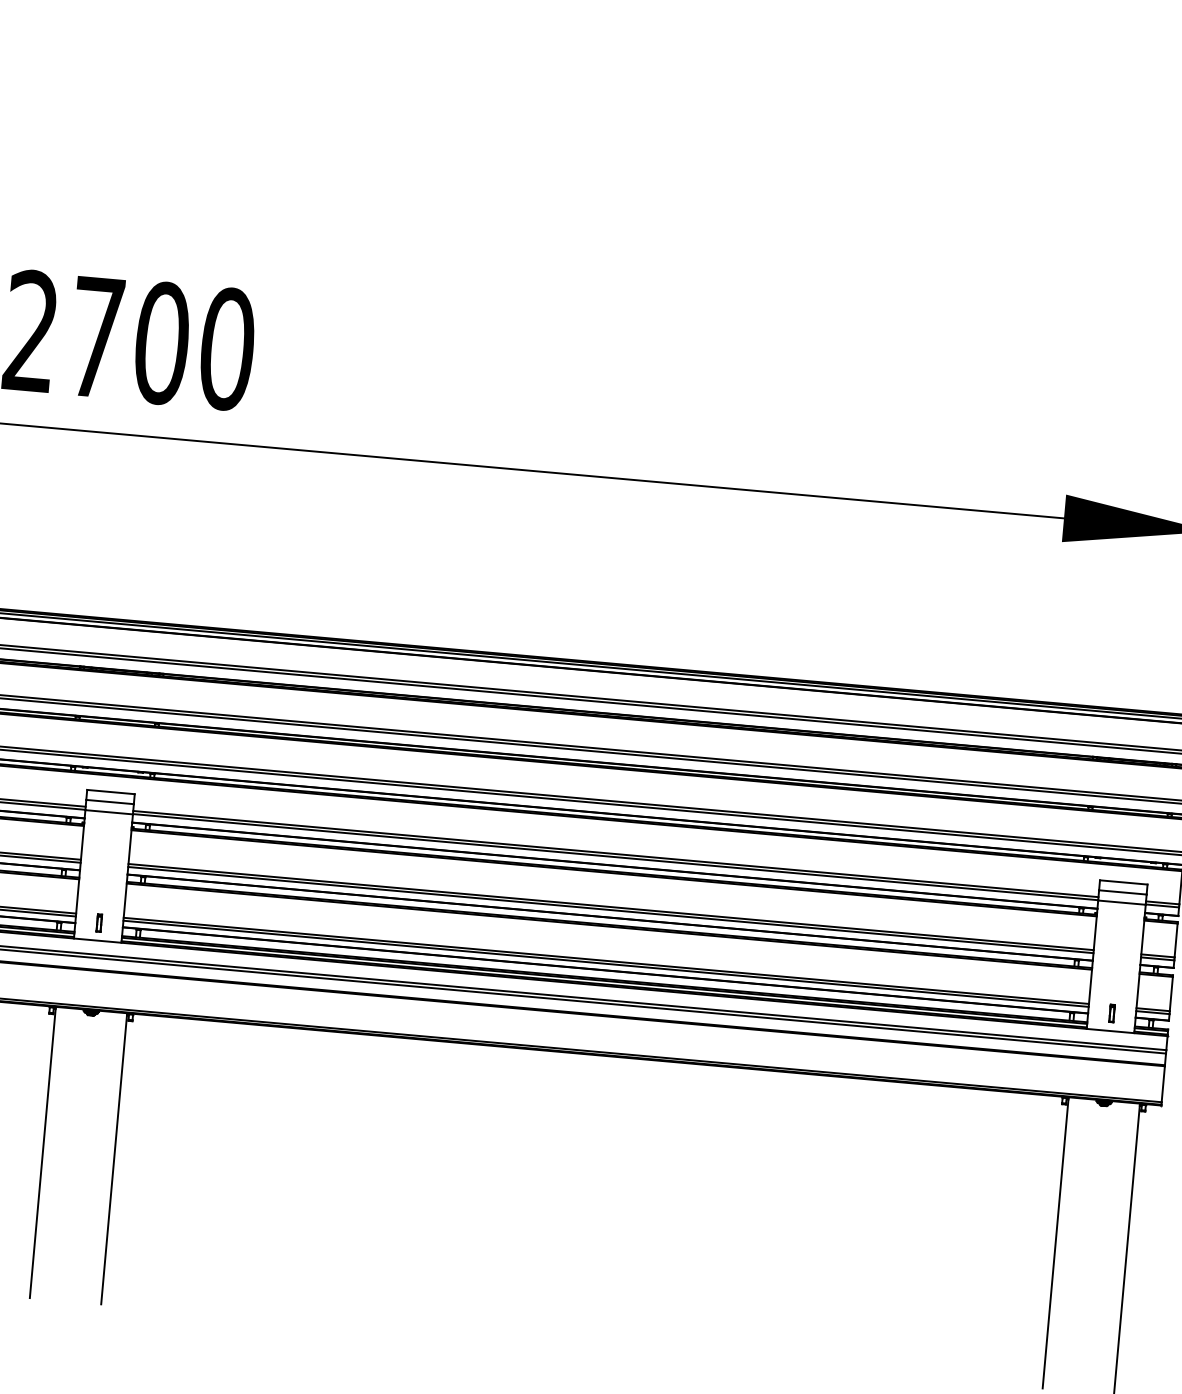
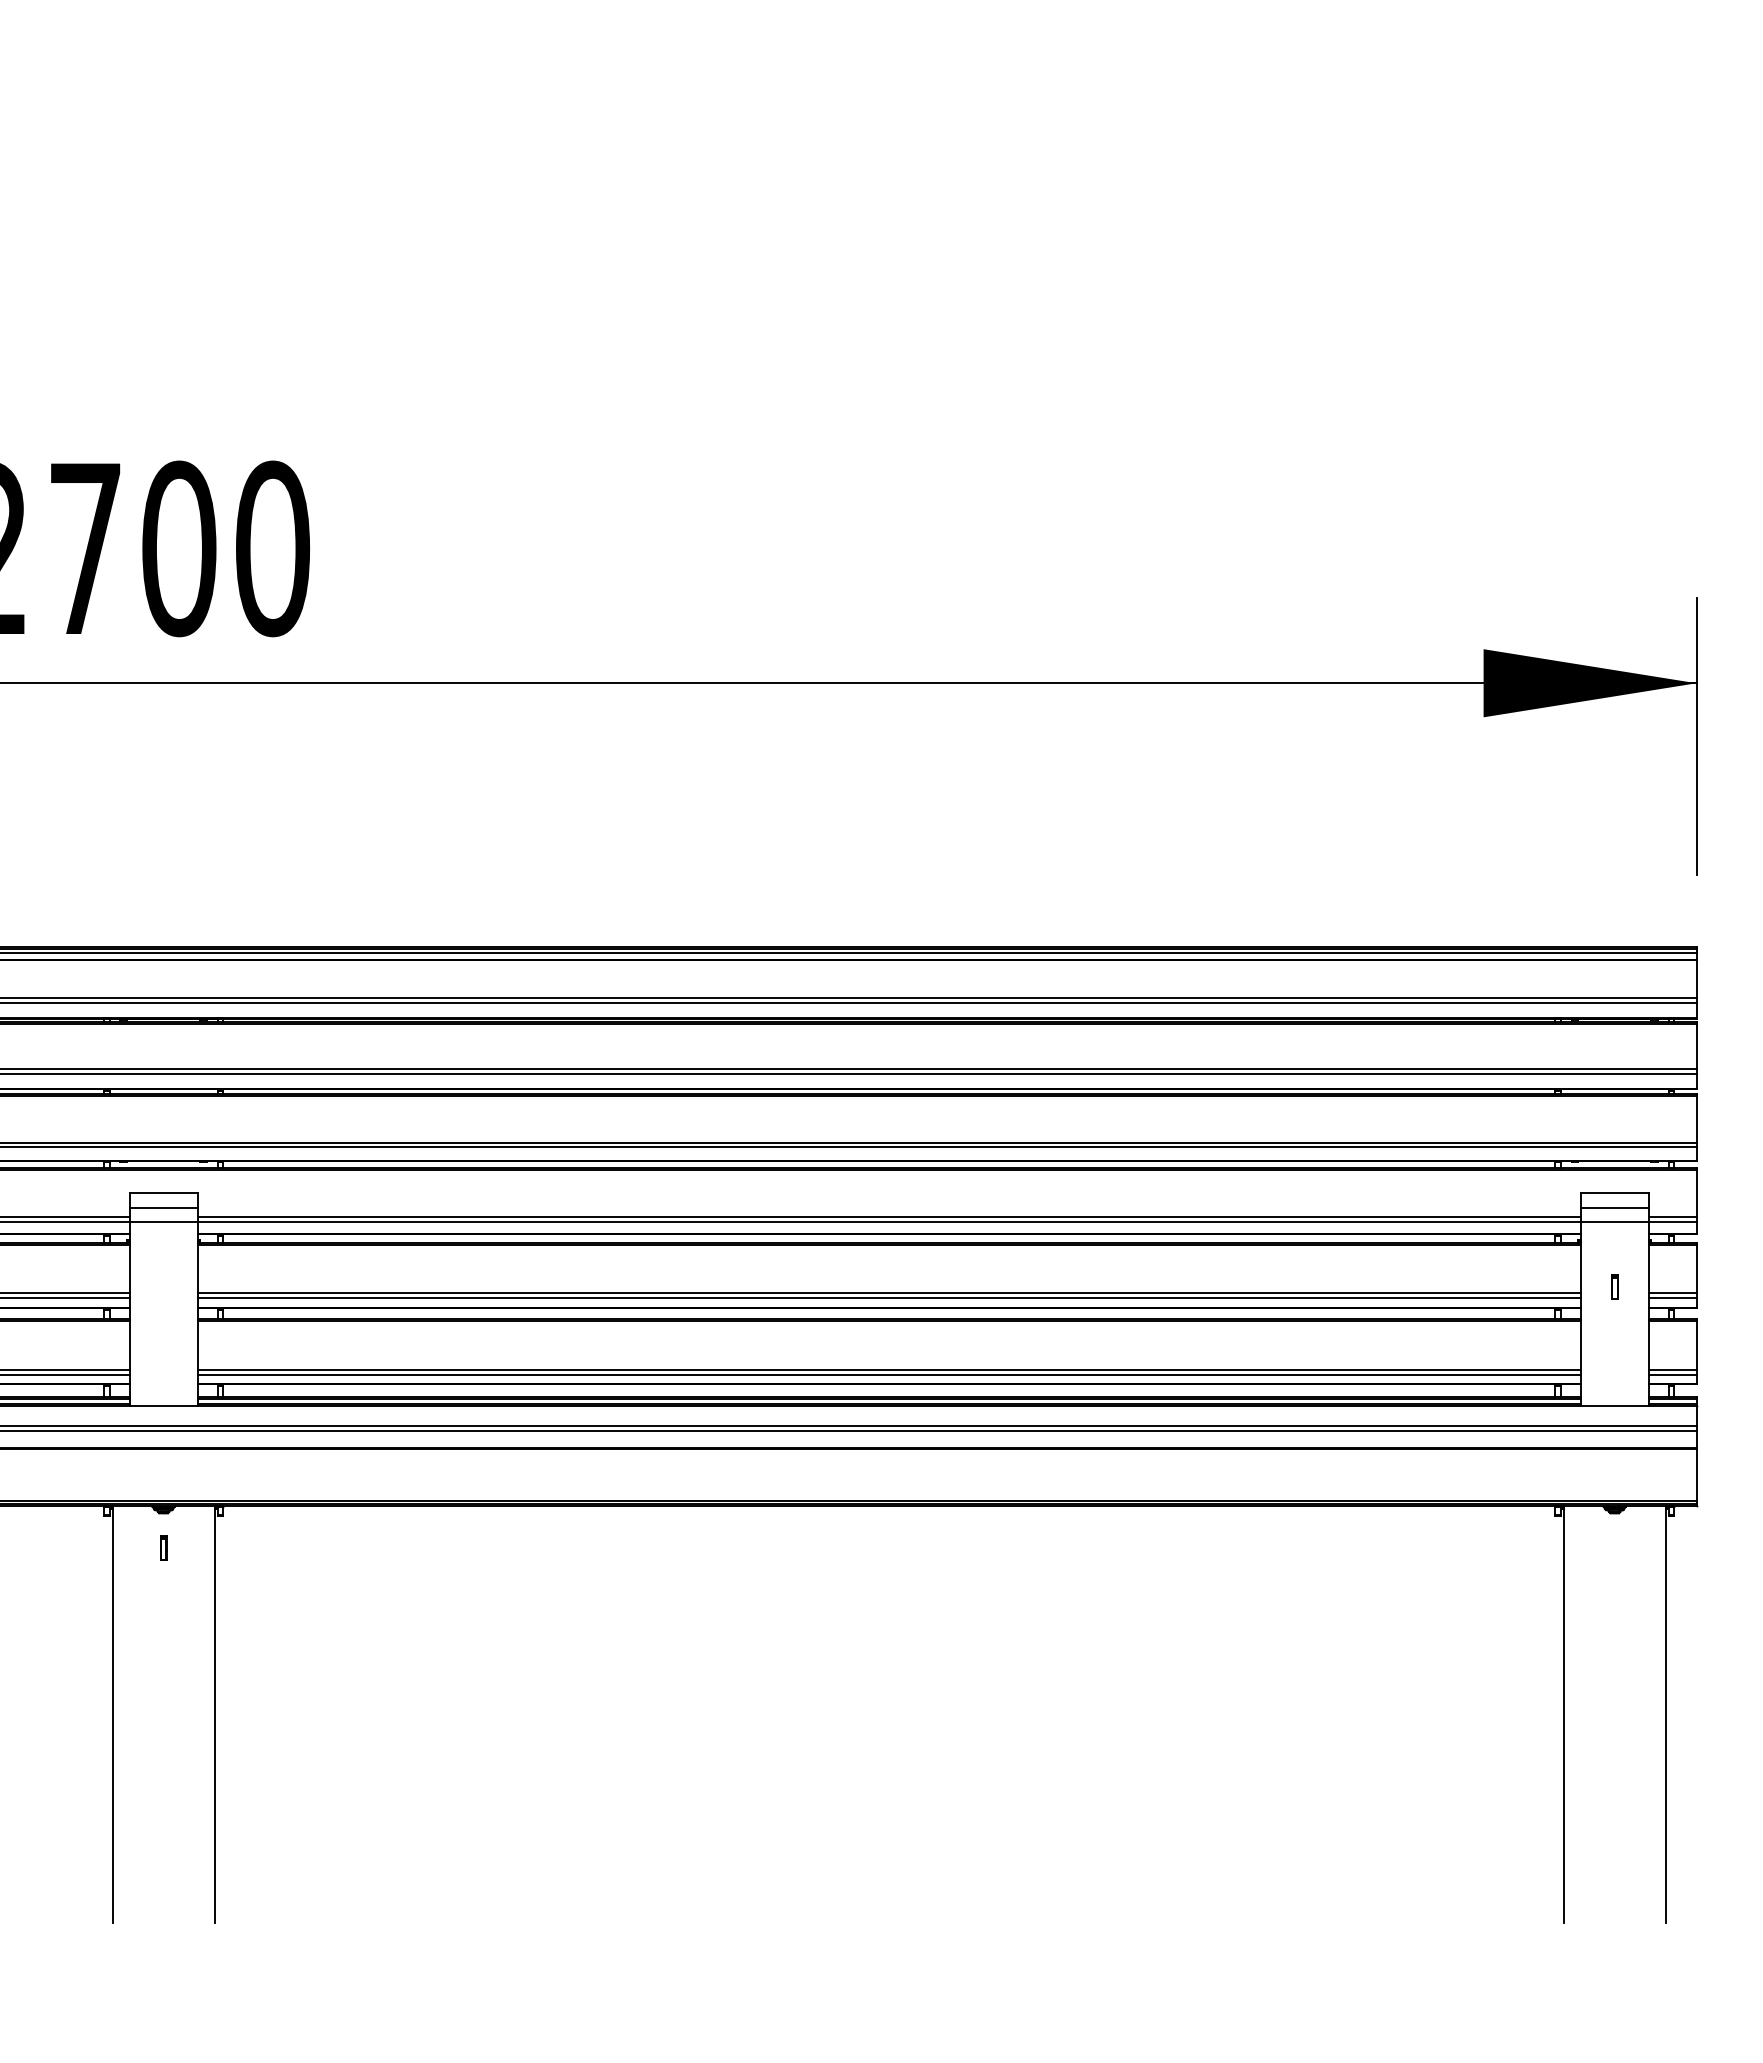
part: (99, 922) -> (163, 1547), moved
part: (1111, 1013) -> (1614, 1286), moved

